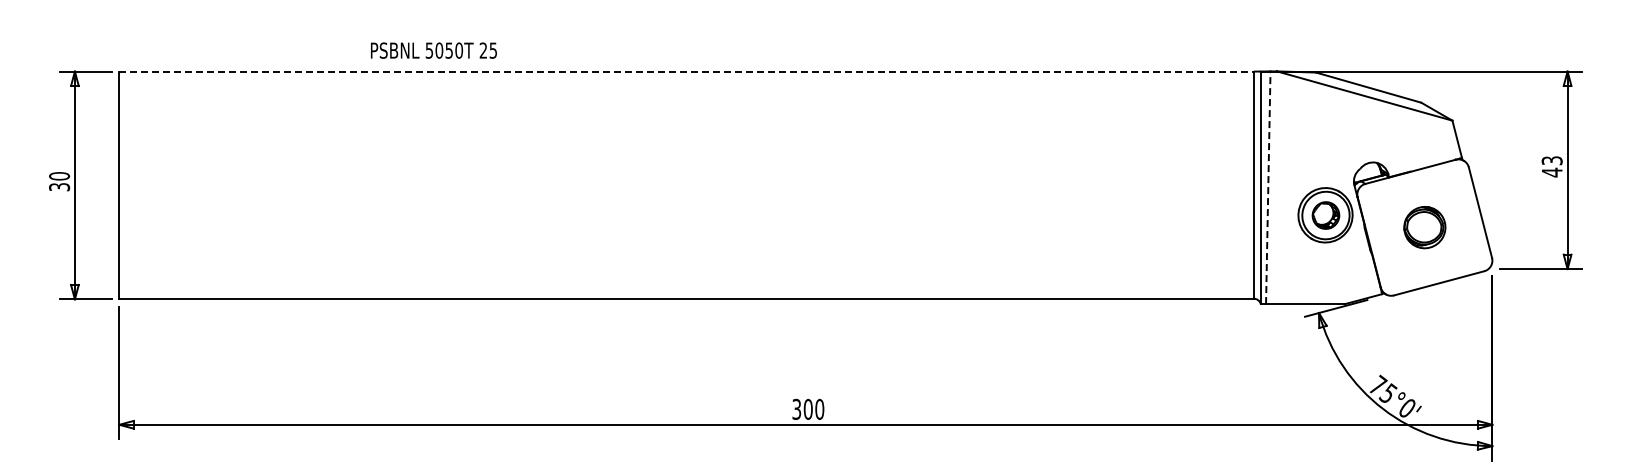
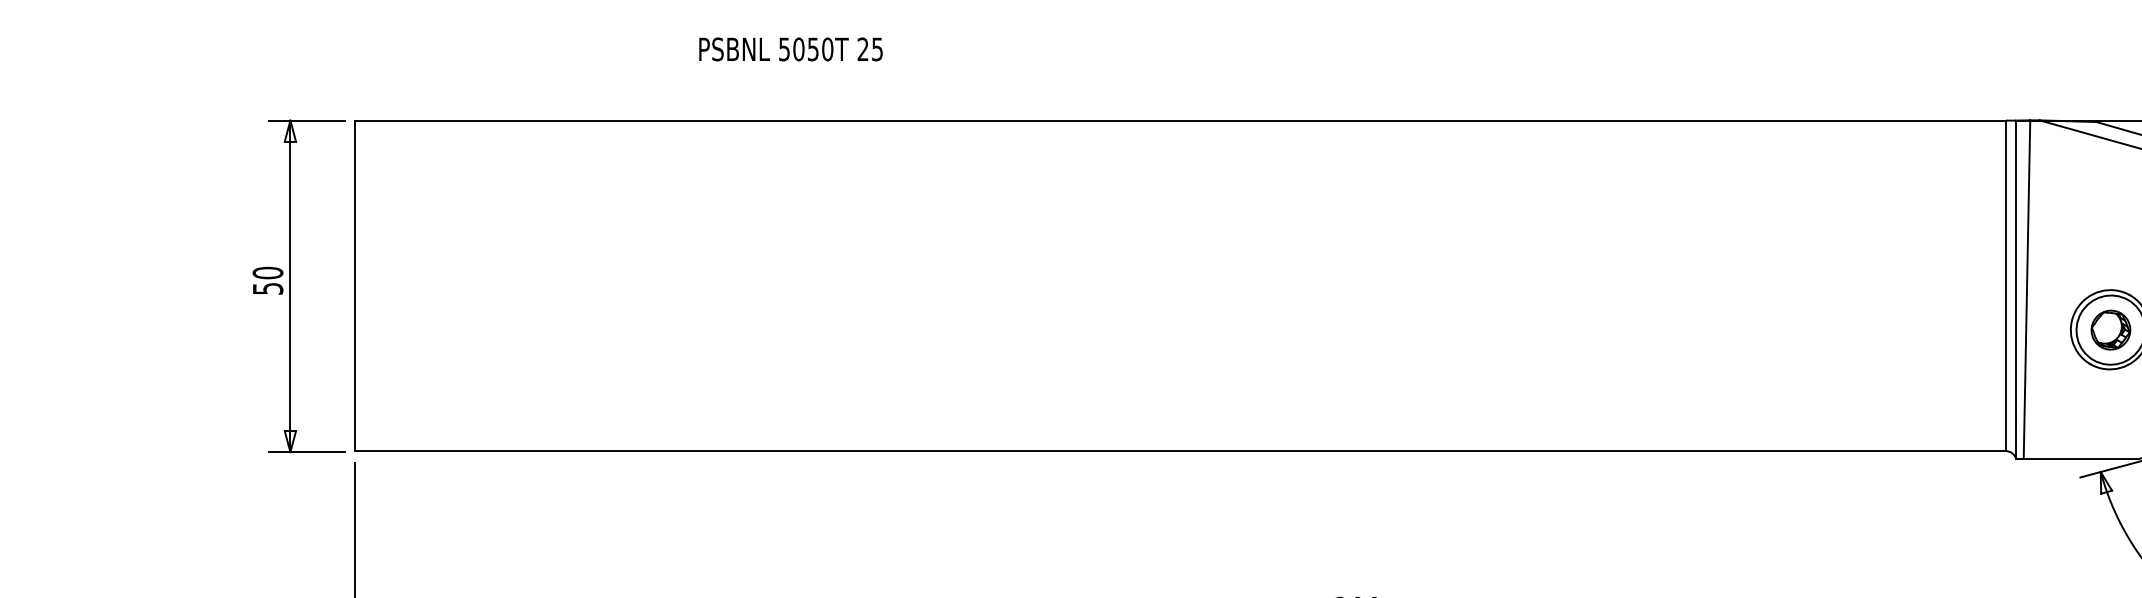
text: (433, 50) -> (790, 49), moved
line: (687, 71) -> (1181, 120), dashed -> solid
text: (59, 186) -> (267, 287), 30 -> 50
line: (1268, 187) -> (2027, 289), dashed -> solid

